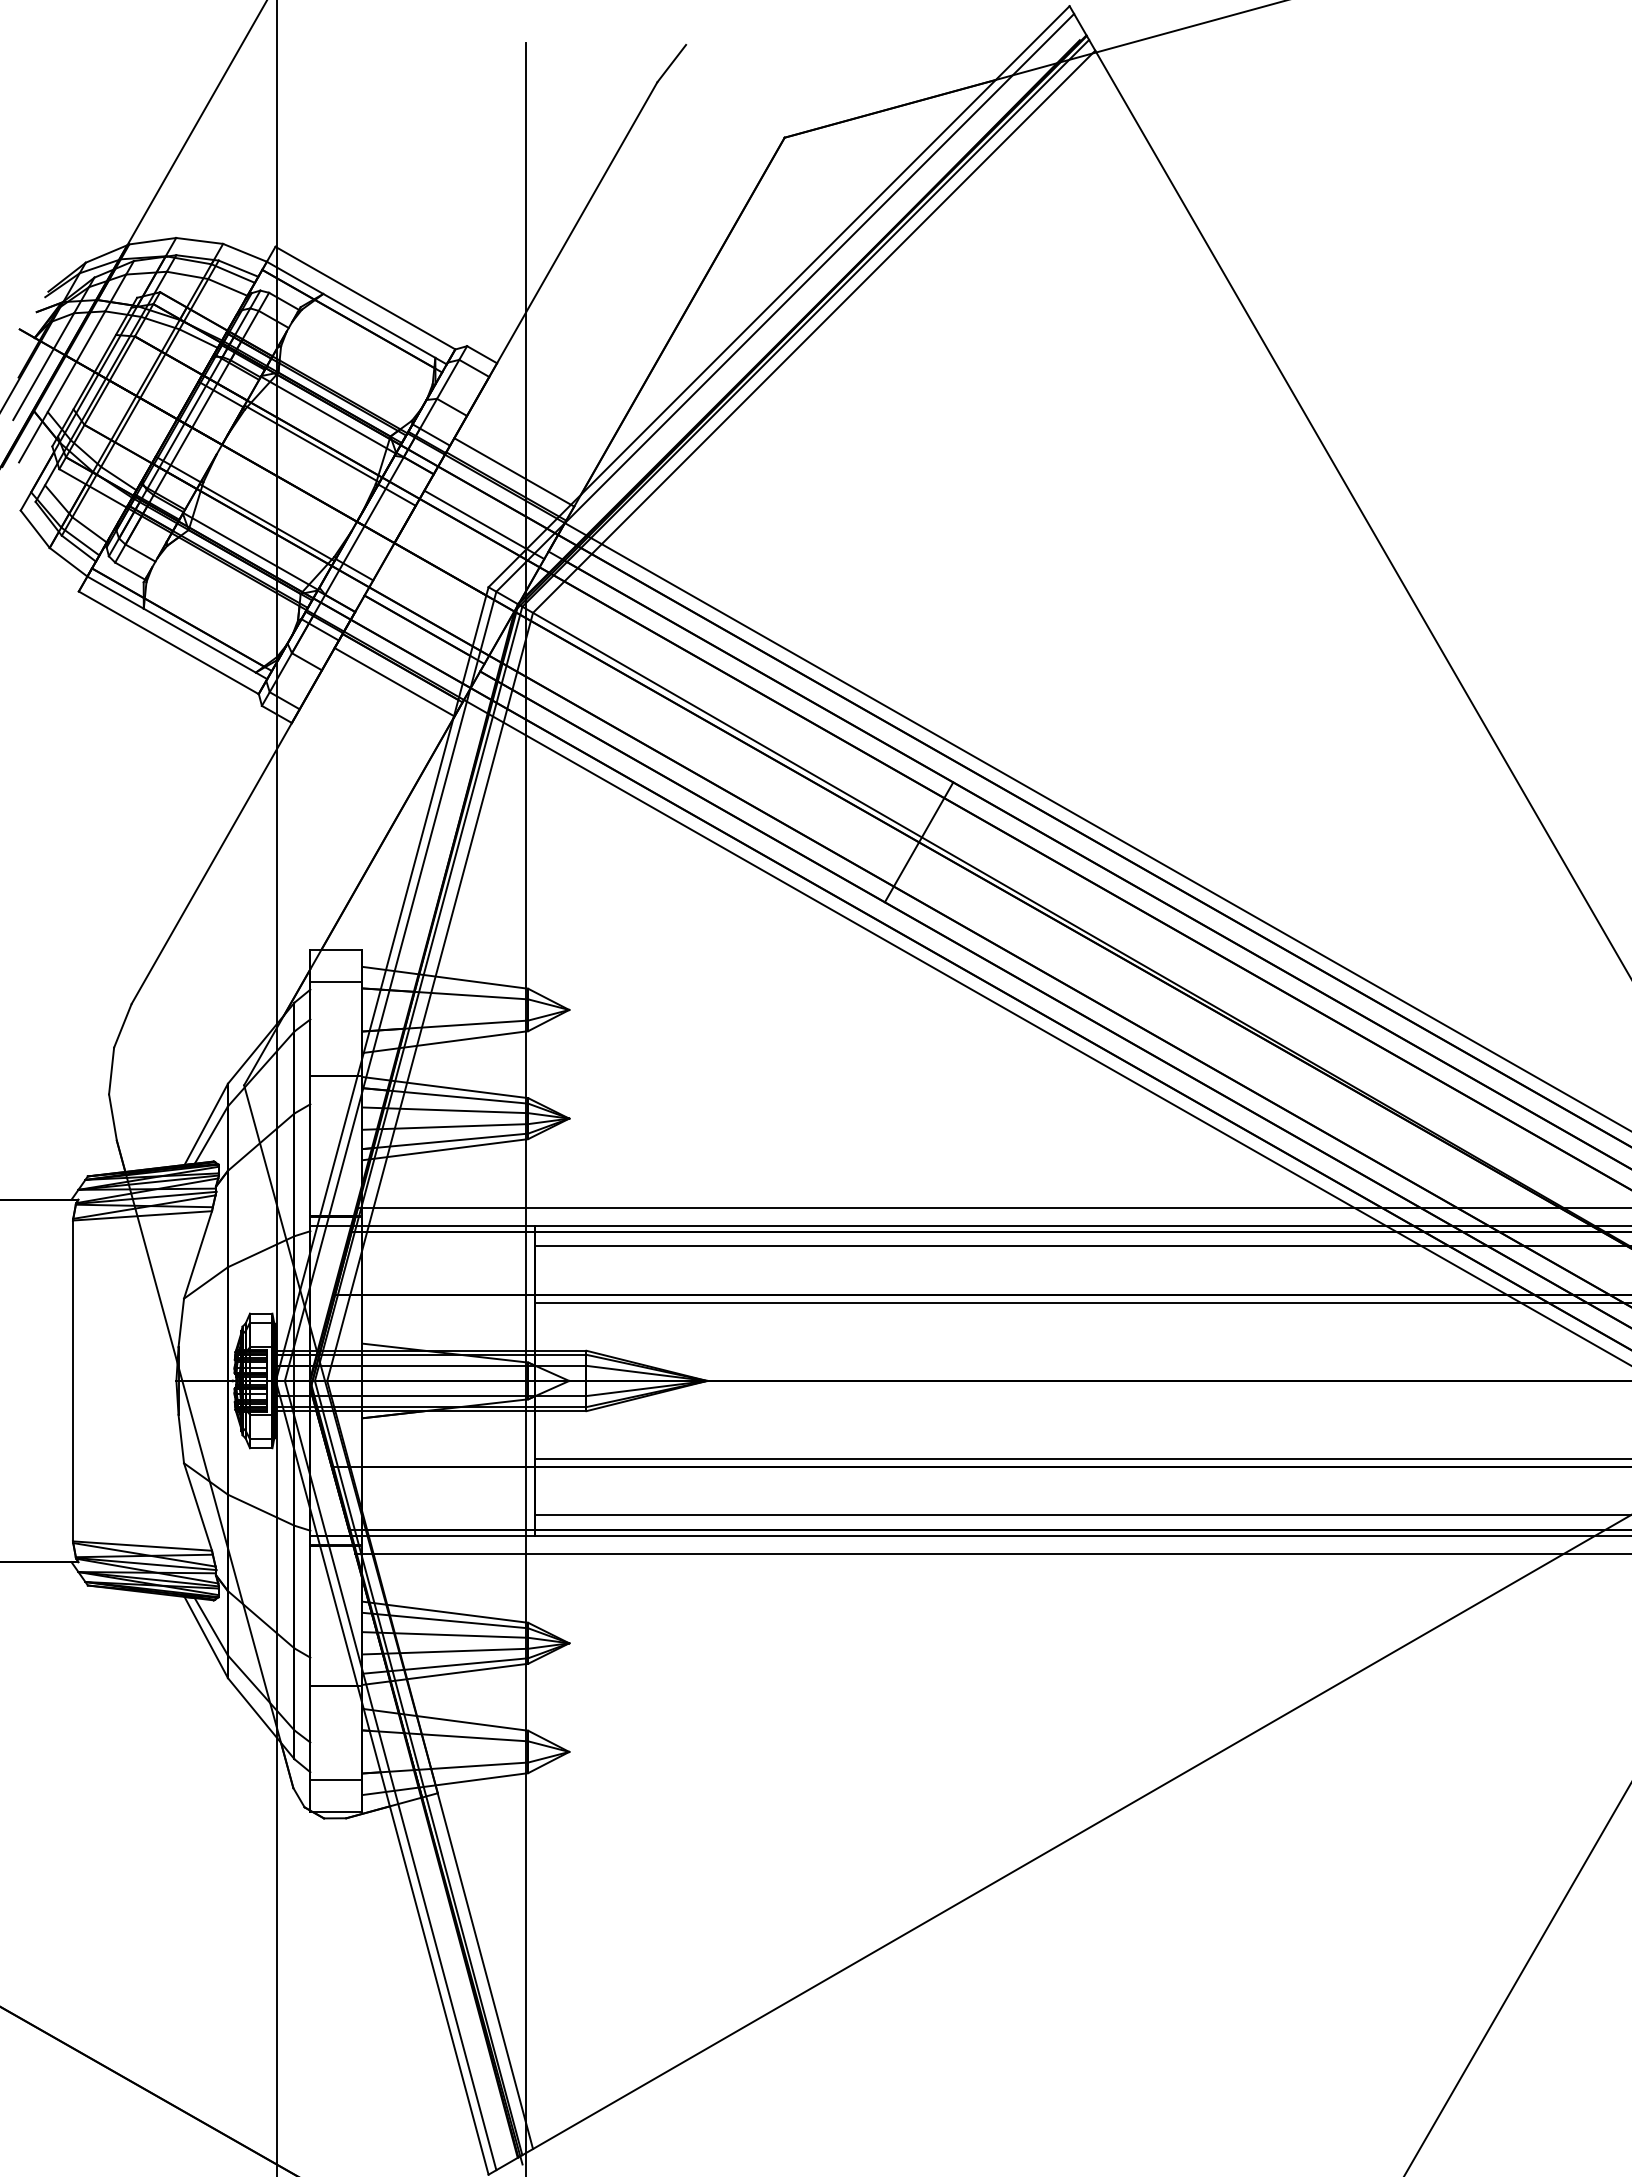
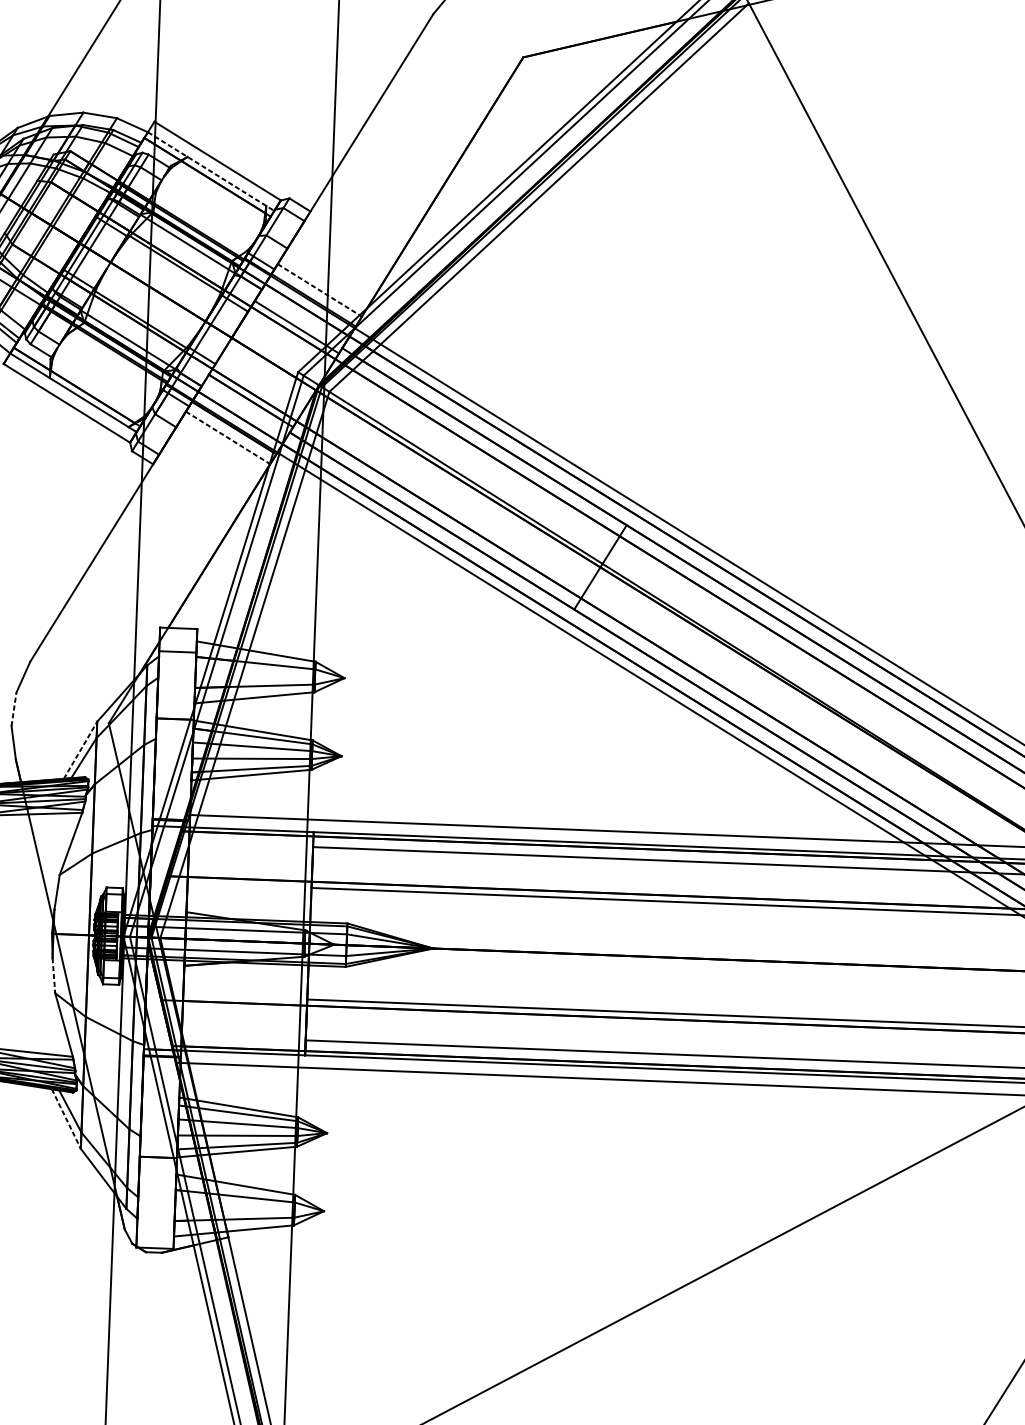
line: (356, 313) -> (210, 171), solid -> dashed
line: (514, 472) -> (319, 290), solid -> dashed
line: (395, 682) -> (228, 438), solid -> dashed
line: (111, 1071) -> (13, 709), solid -> dashed
line: (206, 1123) -> (80, 749), solid -> dashed
line: (181, 1439) -> (54, 976), solid -> dashed
line: (206, 1637) -> (66, 1119), solid -> dashed
line: (336, 1779) -> (156, 1224), removed

